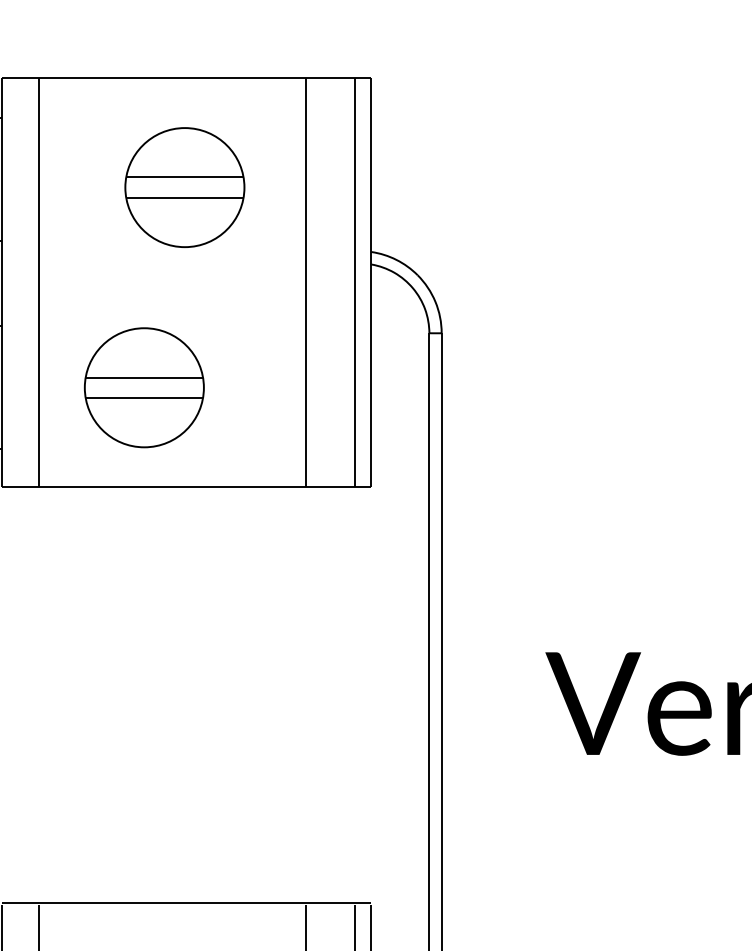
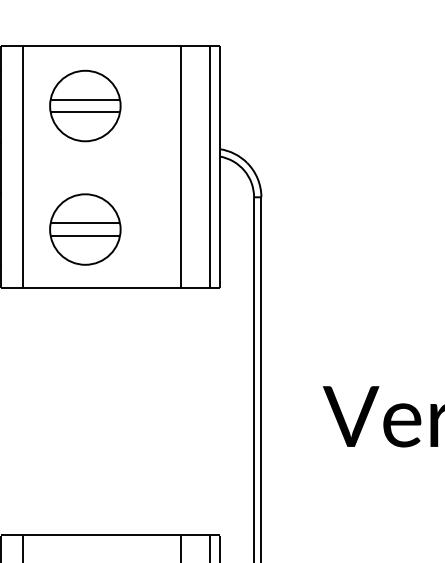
part: (185, 186) -> (85, 105), moved

